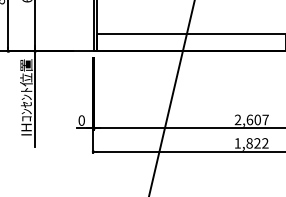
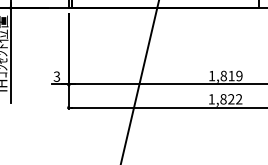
text: (251, 119) -> (225, 75), 2,607 -> 1,819
text: (81, 120) -> (56, 76), 0 -> 3

